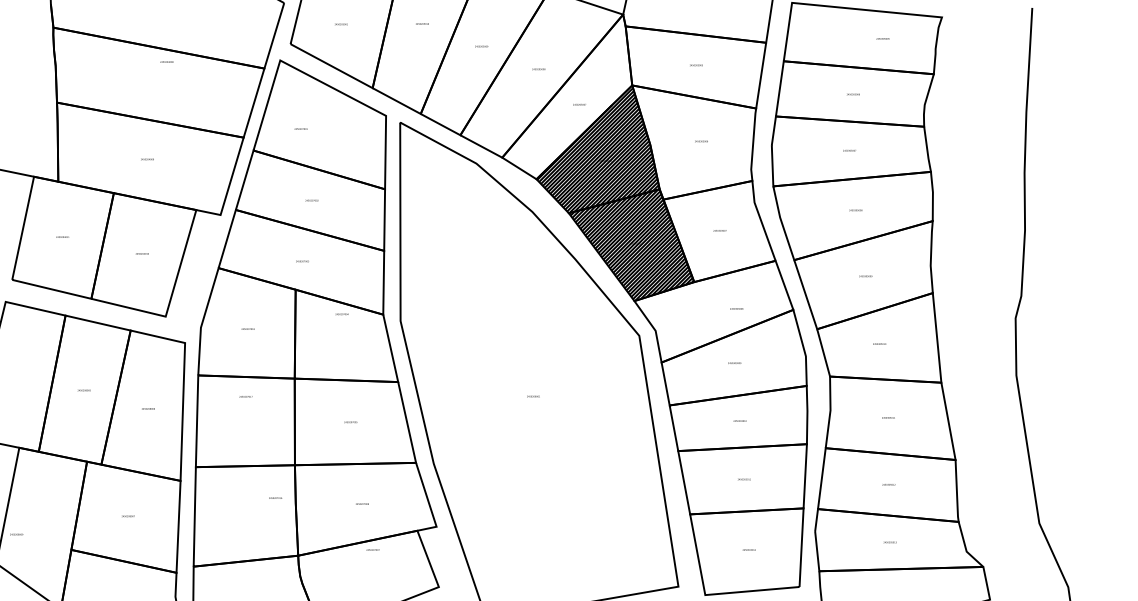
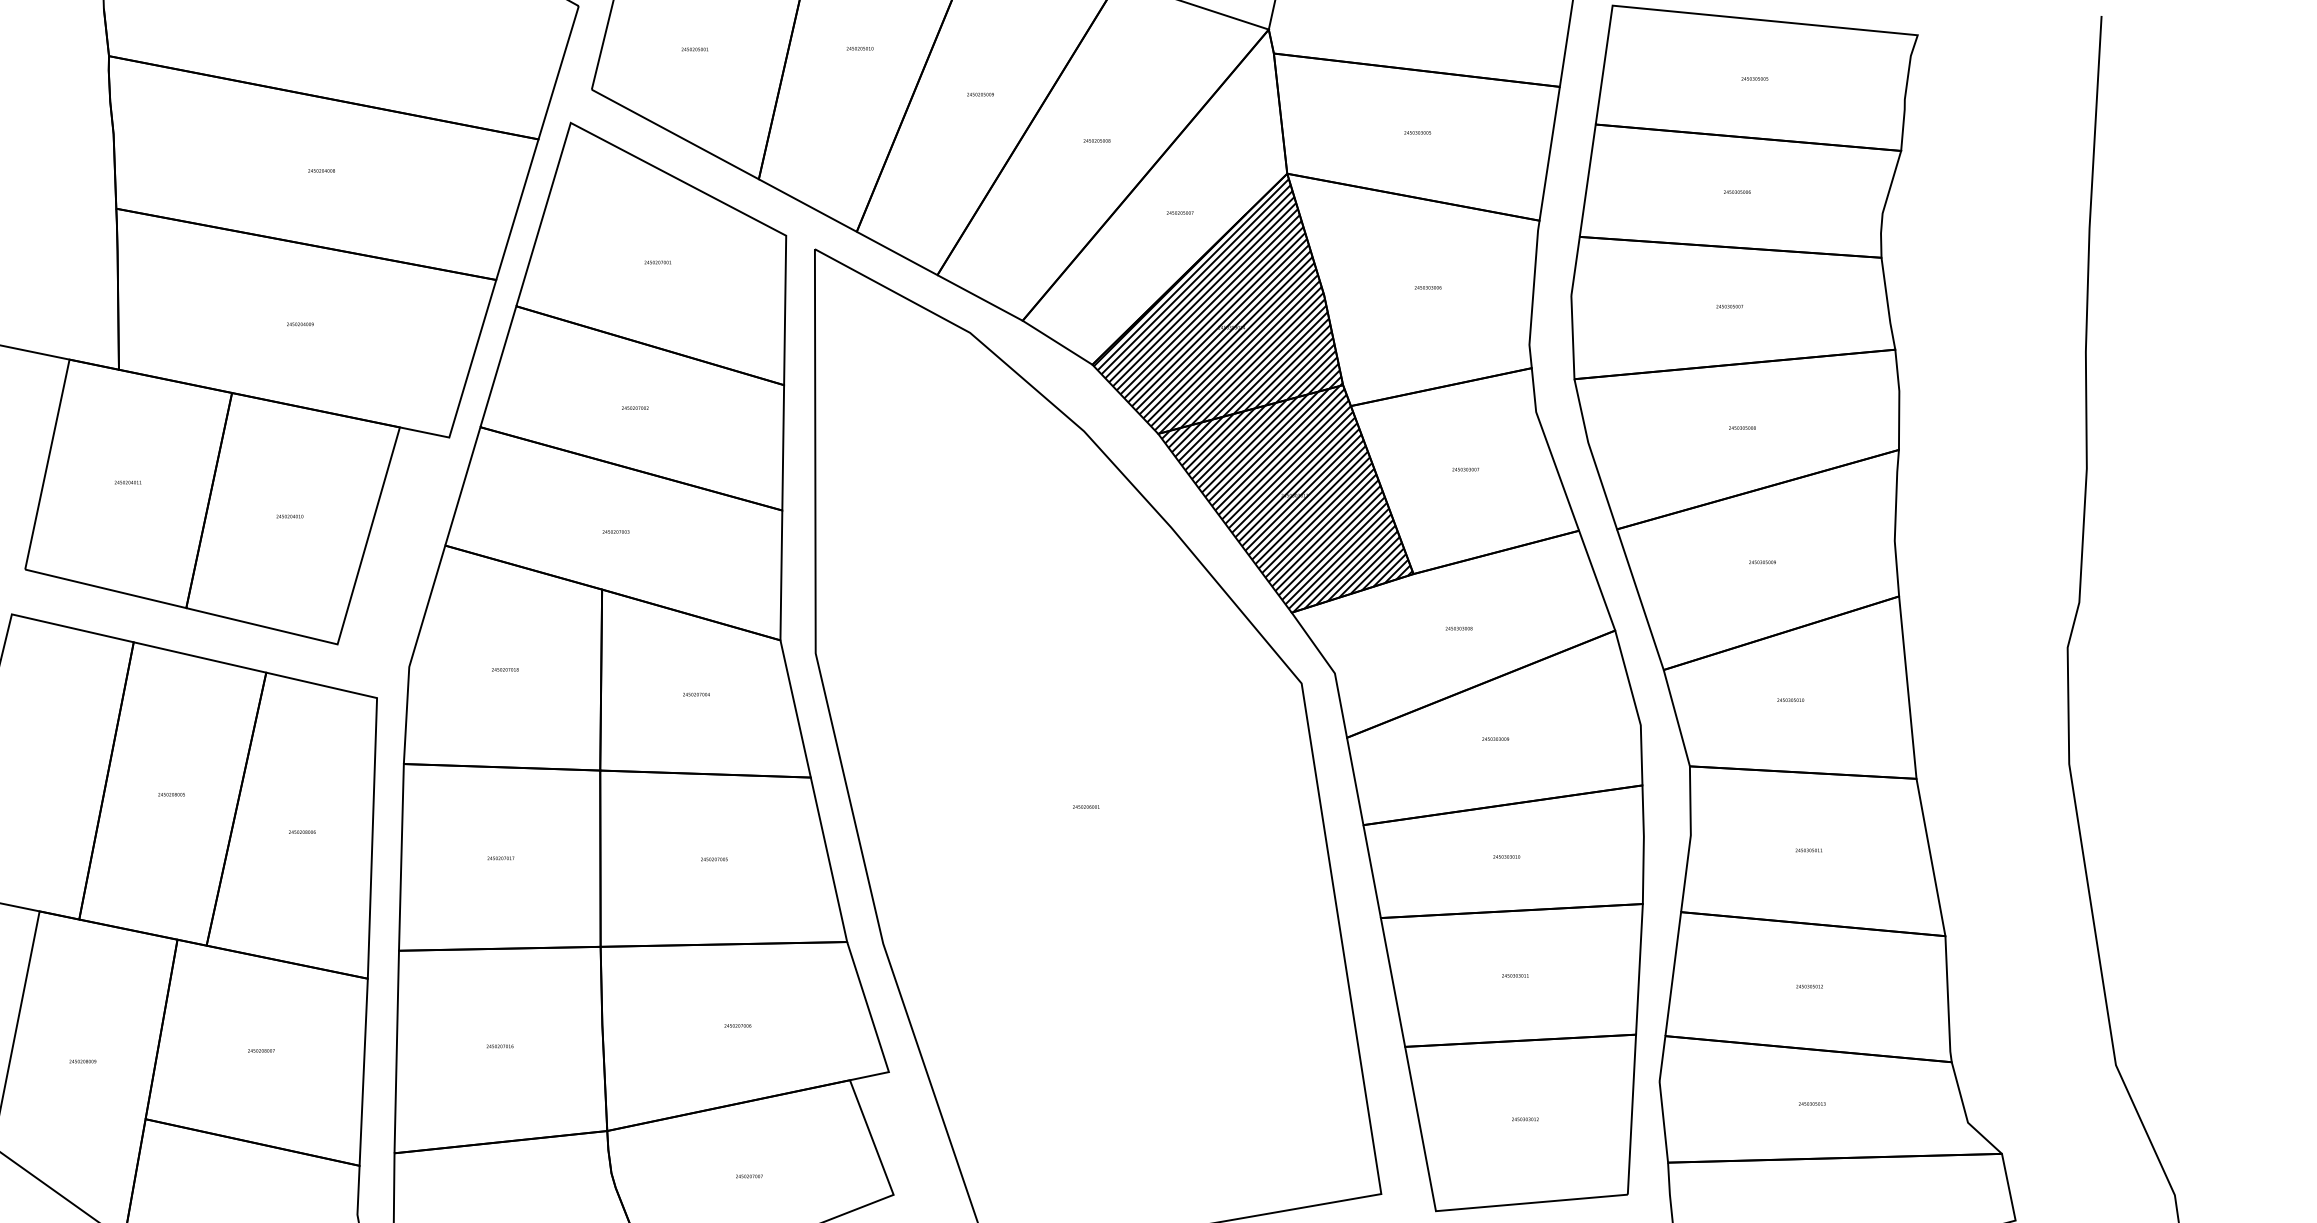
text: (882, 38) -> (1753, 78), moved
text: (166, 61) -> (320, 169), moved
text: (300, 128) -> (656, 261), moved
text: (736, 308) -> (1458, 627), moved
text: (341, 314) -> (695, 694), moved
text: (245, 396) -> (499, 857), moved
text: (275, 497) -> (499, 1045), moved
text: (16, 534) -> (82, 1061), moved
text: (372, 549) -> (748, 1175), moved

